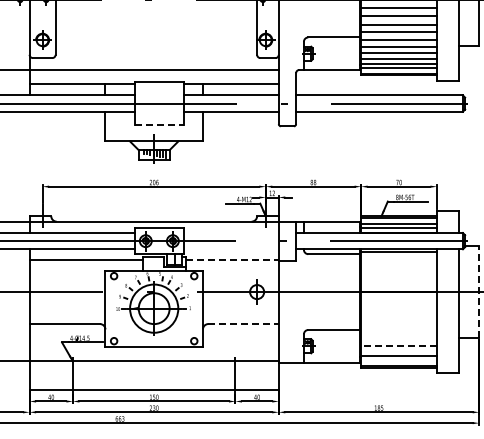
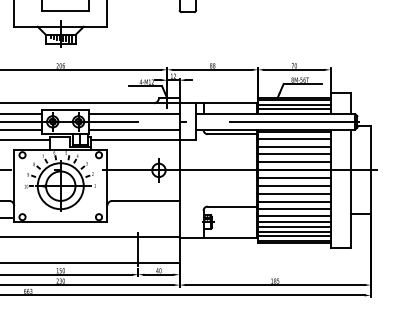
line: (159, 125) -> (65, 11), dashed -> solid
line: (230, 233) -> (133, 114), added
line: (230, 249) -> (133, 129), added
line: (398, 259) -> (293, 139), added
line: (232, 260) -> (135, 140), dashed -> solid
line: (398, 267) -> (293, 146), added
line: (398, 275) -> (293, 154), added
line: (398, 283) -> (293, 162), added
line: (479, 291) -> (371, 169), dashed -> solid
line: (398, 300) -> (293, 178), added
line: (398, 308) -> (293, 186), added
line: (398, 317) -> (293, 194), added
line: (244, 324) -> (146, 201), dashed -> solid
line: (398, 324) -> (293, 201), added
line: (398, 332) -> (293, 208), added
line: (398, 339) -> (293, 215), added
line: (399, 345) -> (294, 221), dashed -> solid
line: (398, 351) -> (293, 227), added
line: (398, 360) -> (293, 235), added

